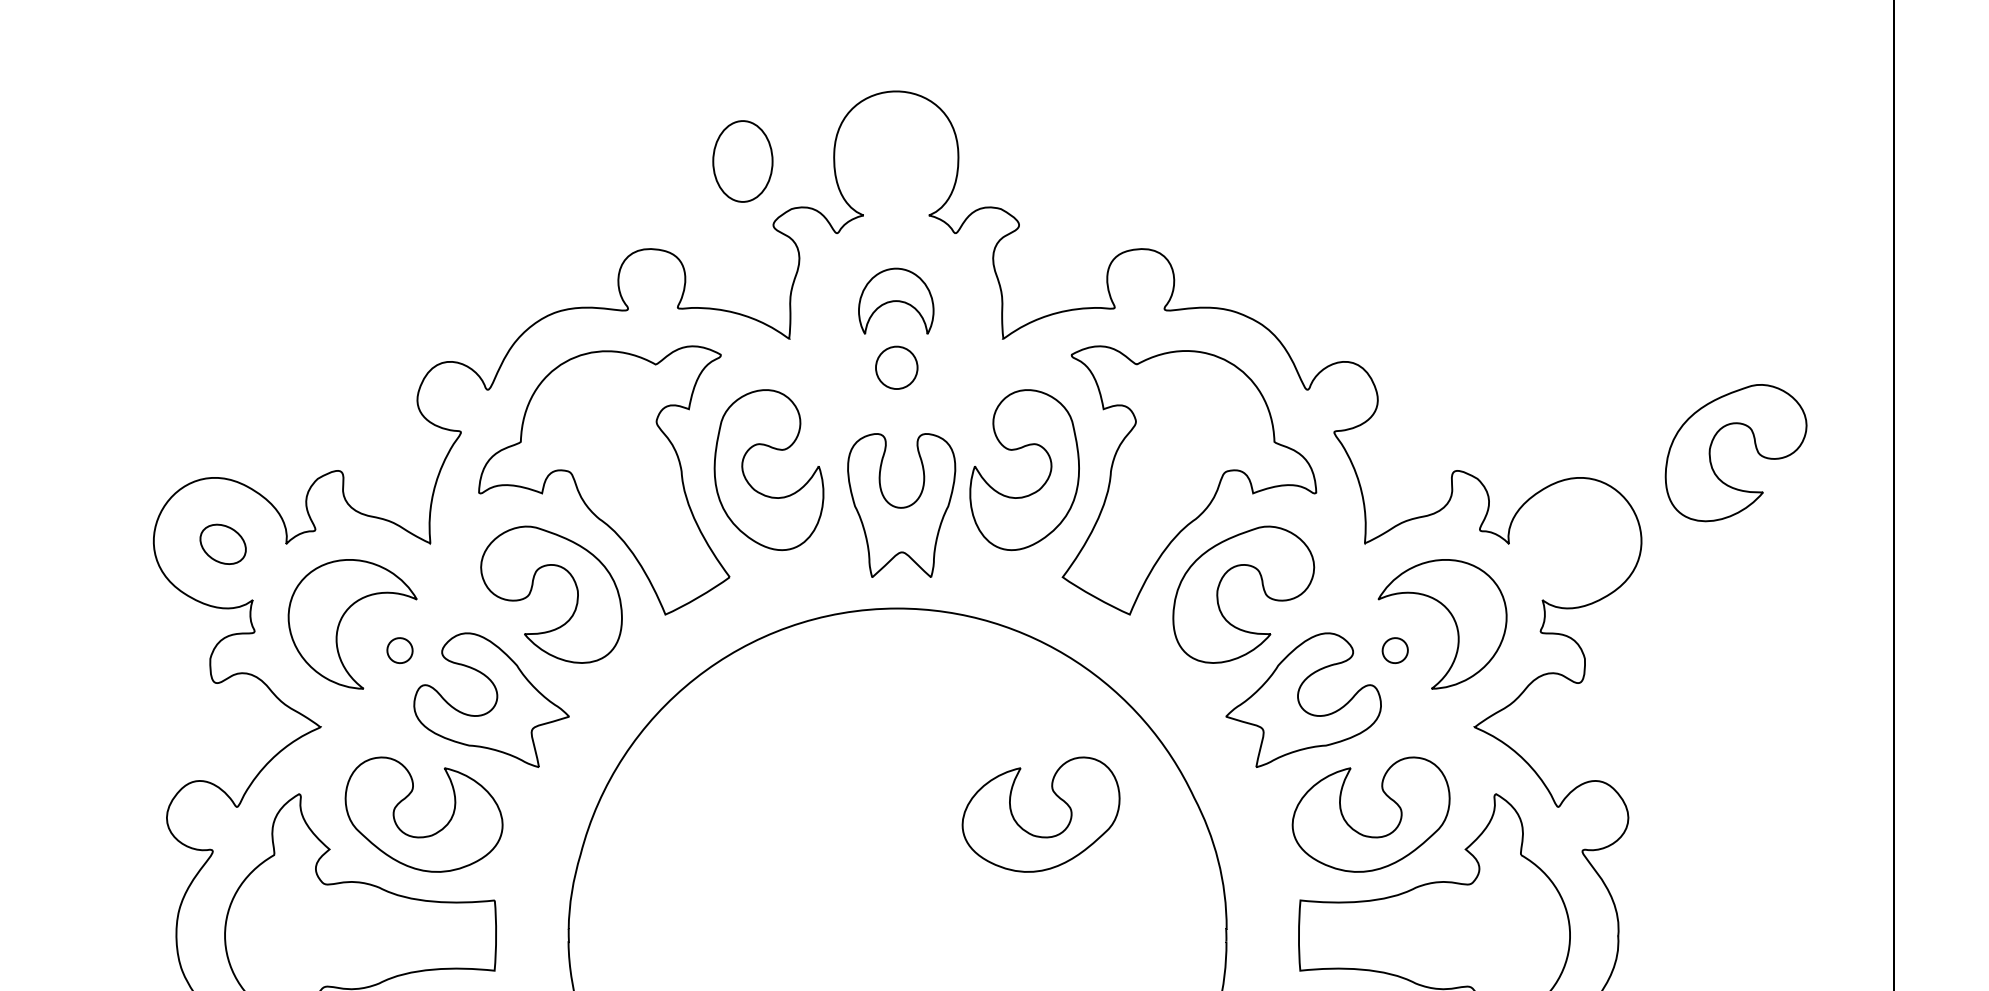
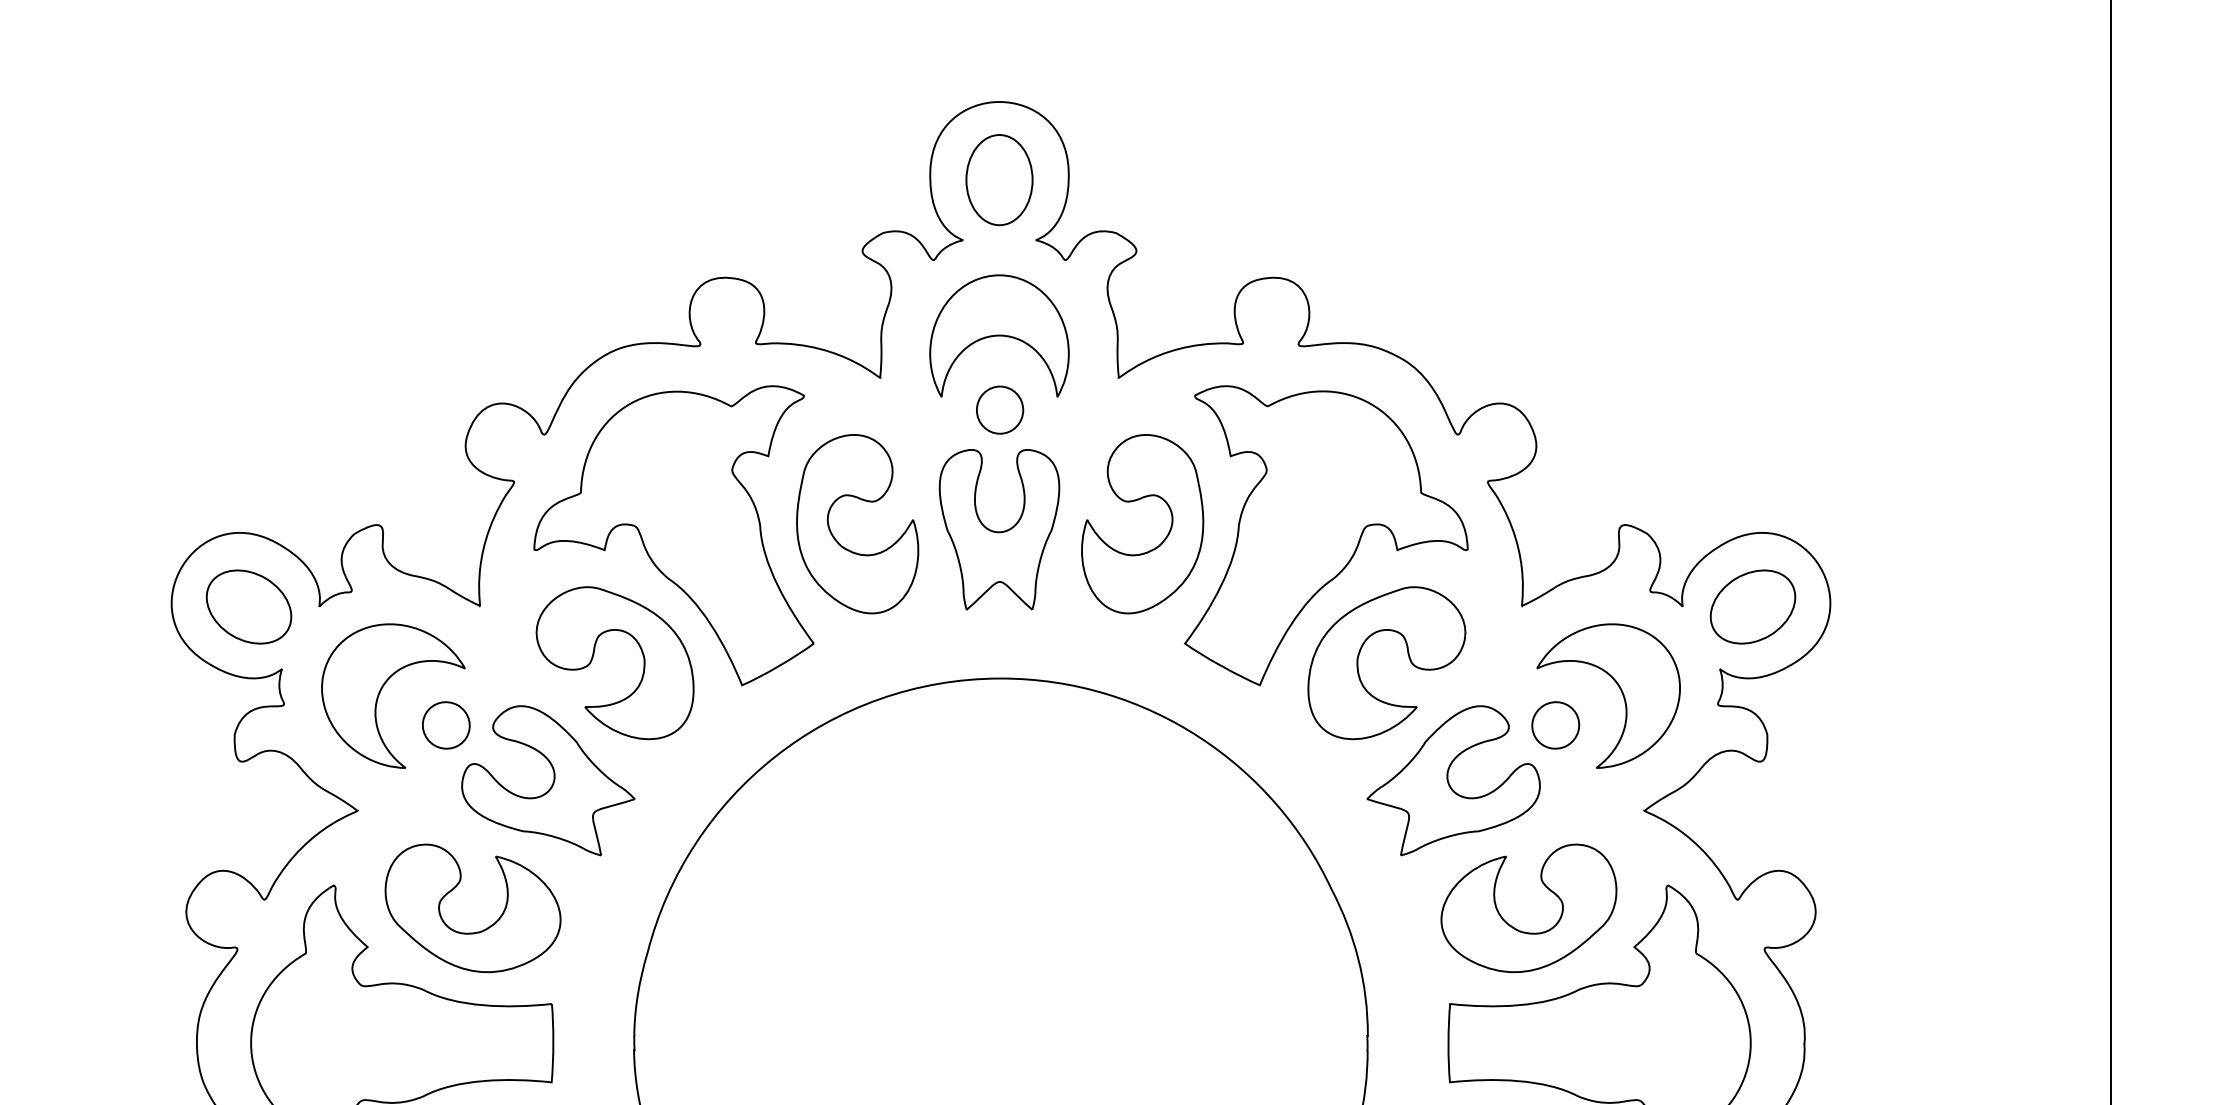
part: (742, 161) -> (999, 180), moved
part: (896, 300) -> (999, 335), size x1.67
part: (1755, 447) -> (1957, 499), removed
part: (901, 505) -> (999, 529), moved
part: (222, 543) -> (248, 606), size x1.67
part: (1571, 543) -> (1752, 606), added
part: (399, 650) -> (445, 725), size x1.67
part: (1394, 650) -> (1555, 725), size x1.67
part: (1037, 835) -> (1157, 931), removed

